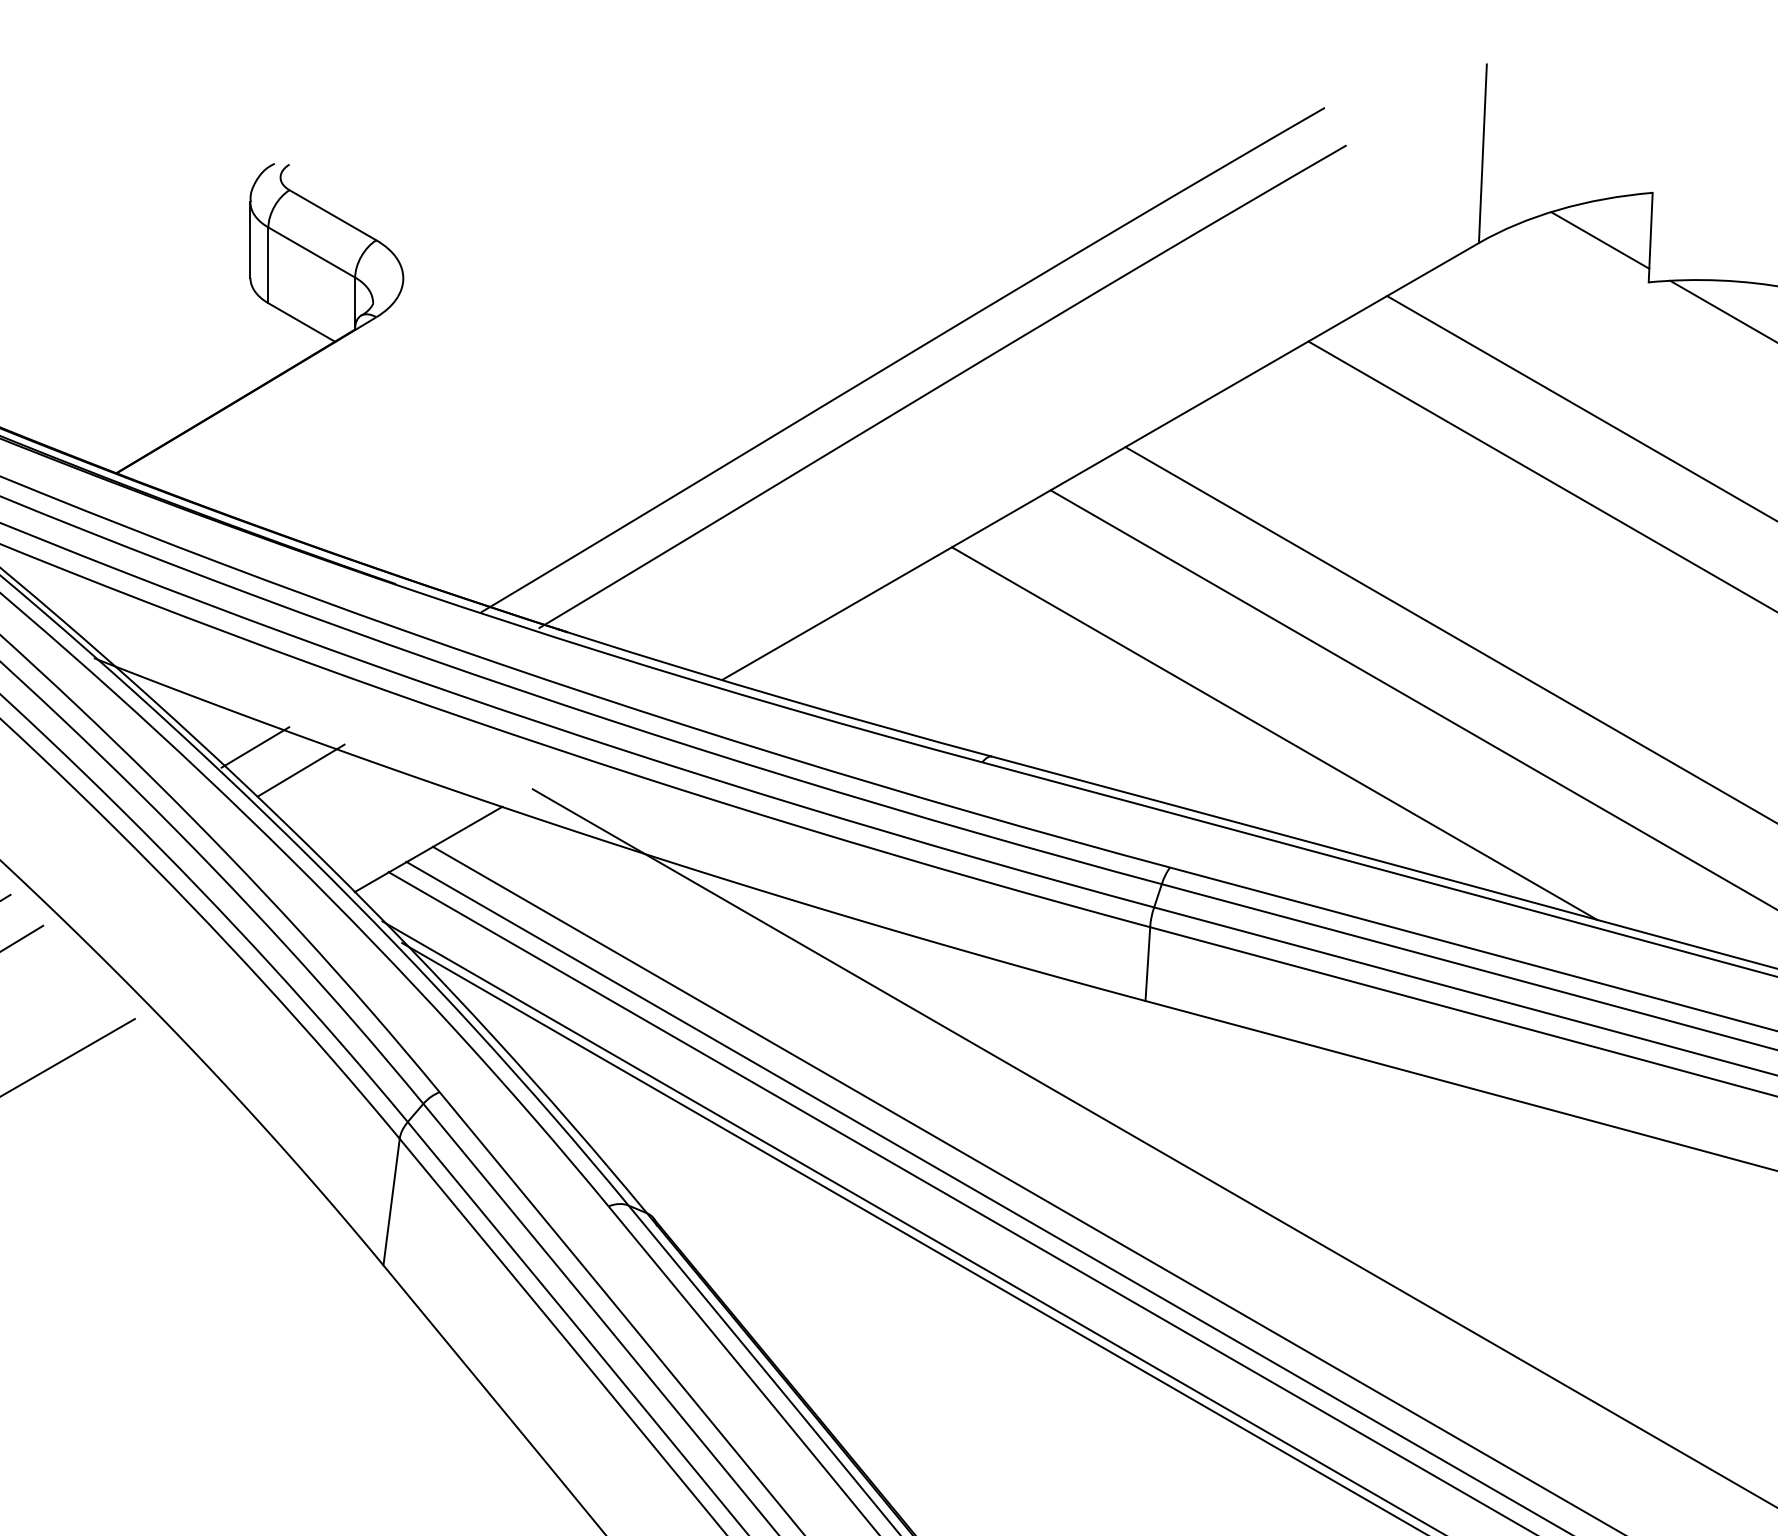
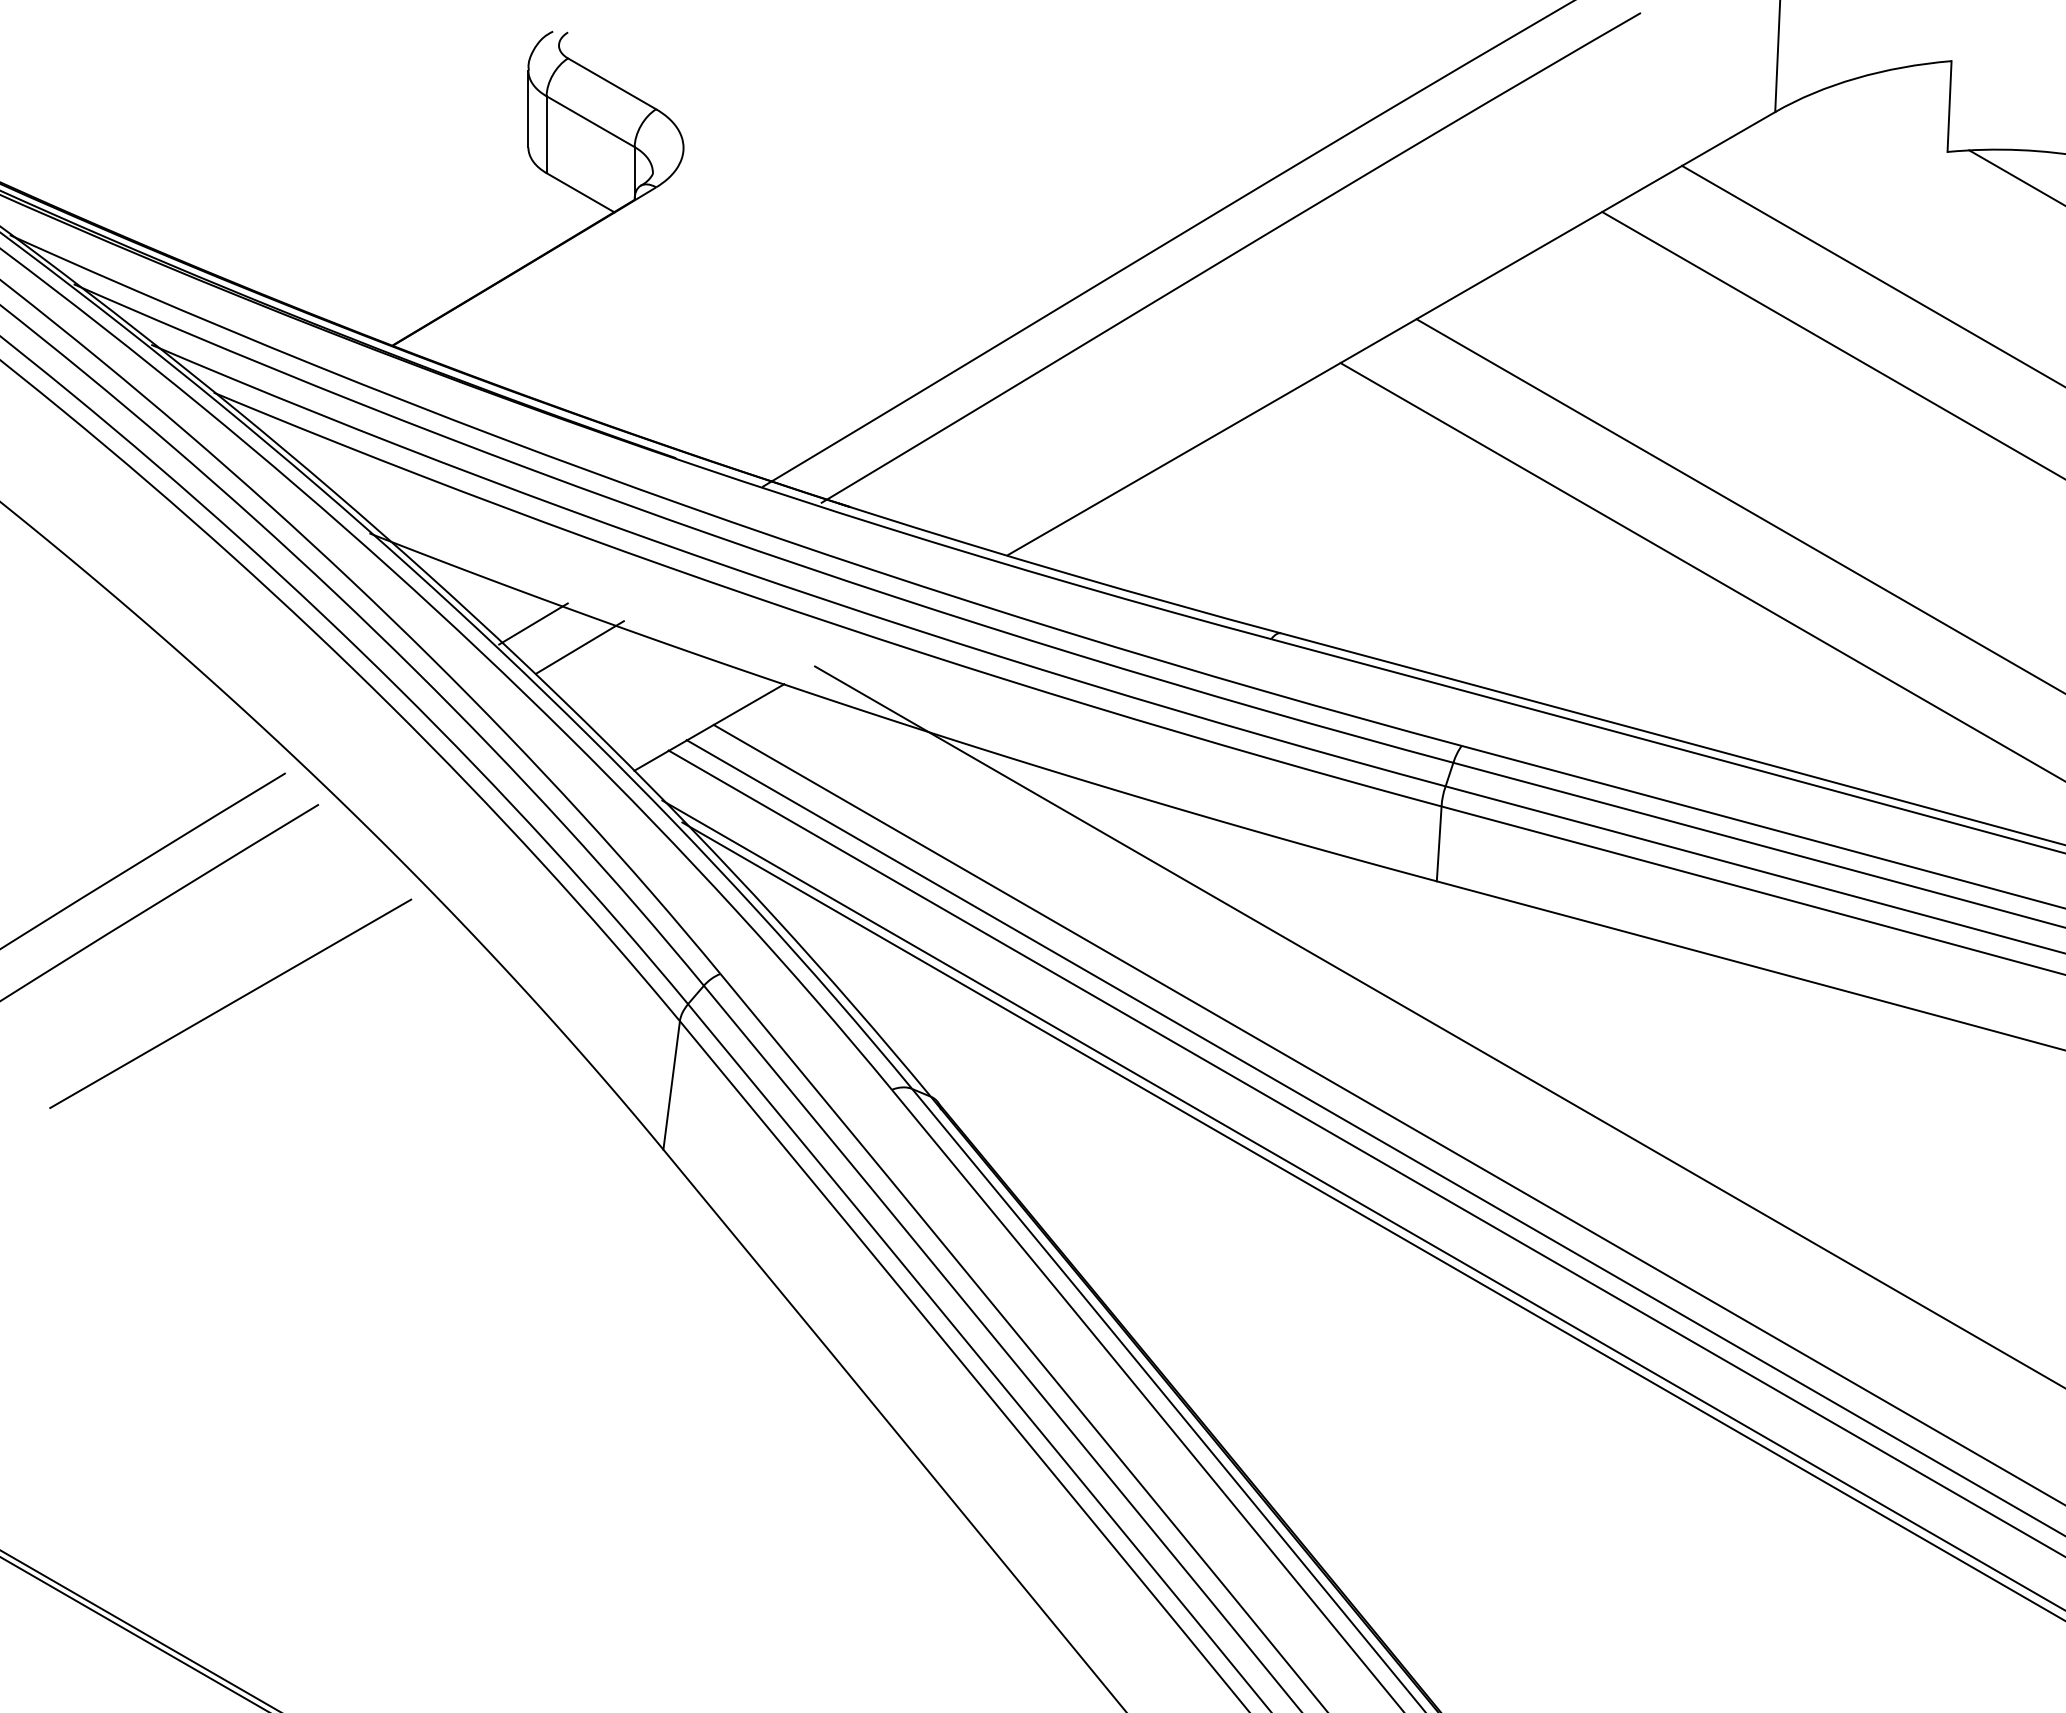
line: (1600, 240) -> (1898, 109), removed
line: (1274, 733) -> (1567, 609), removed

